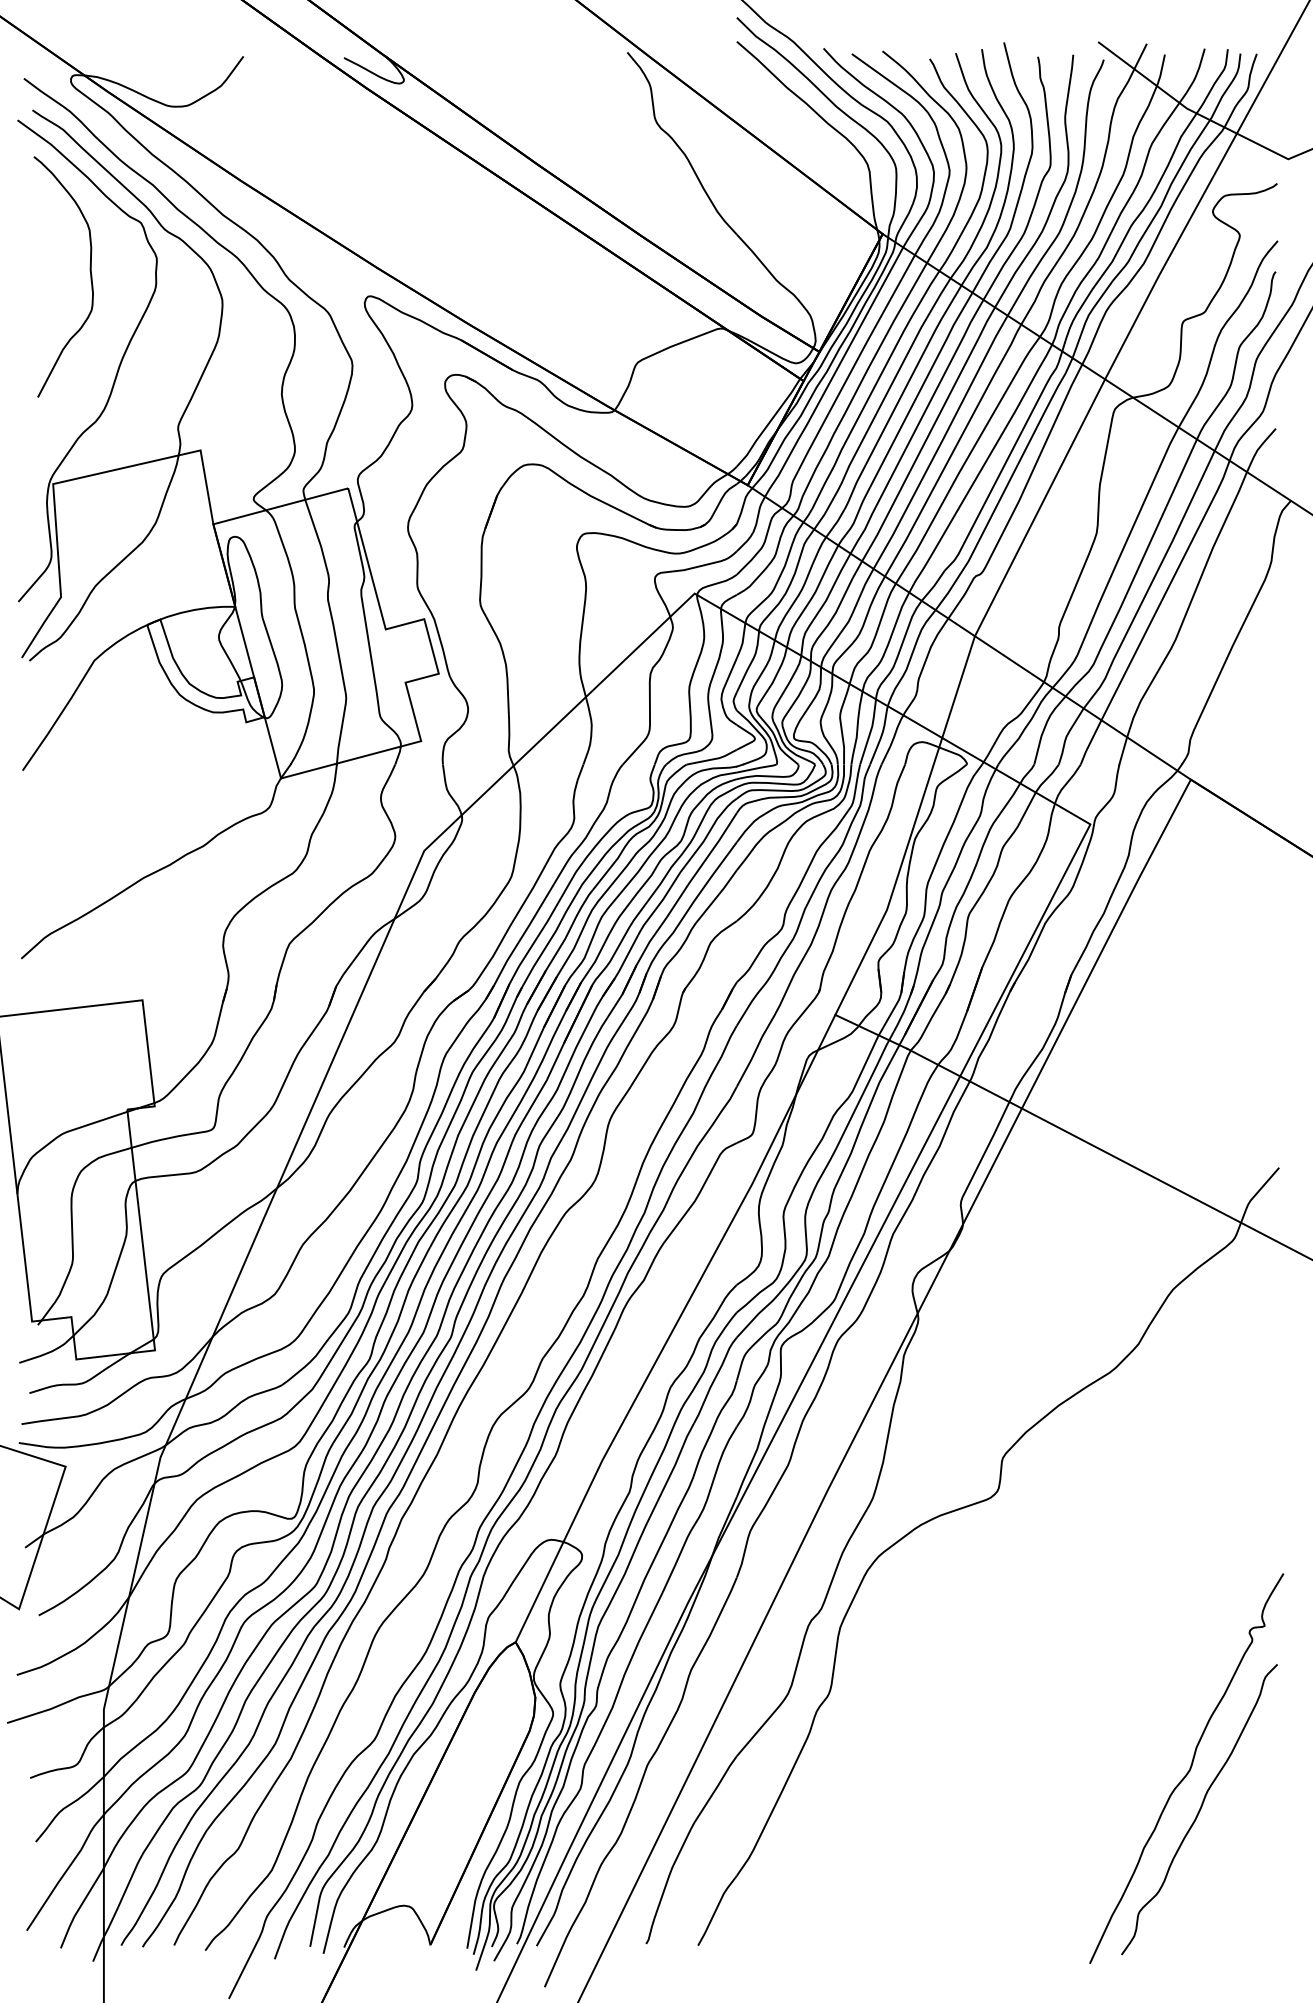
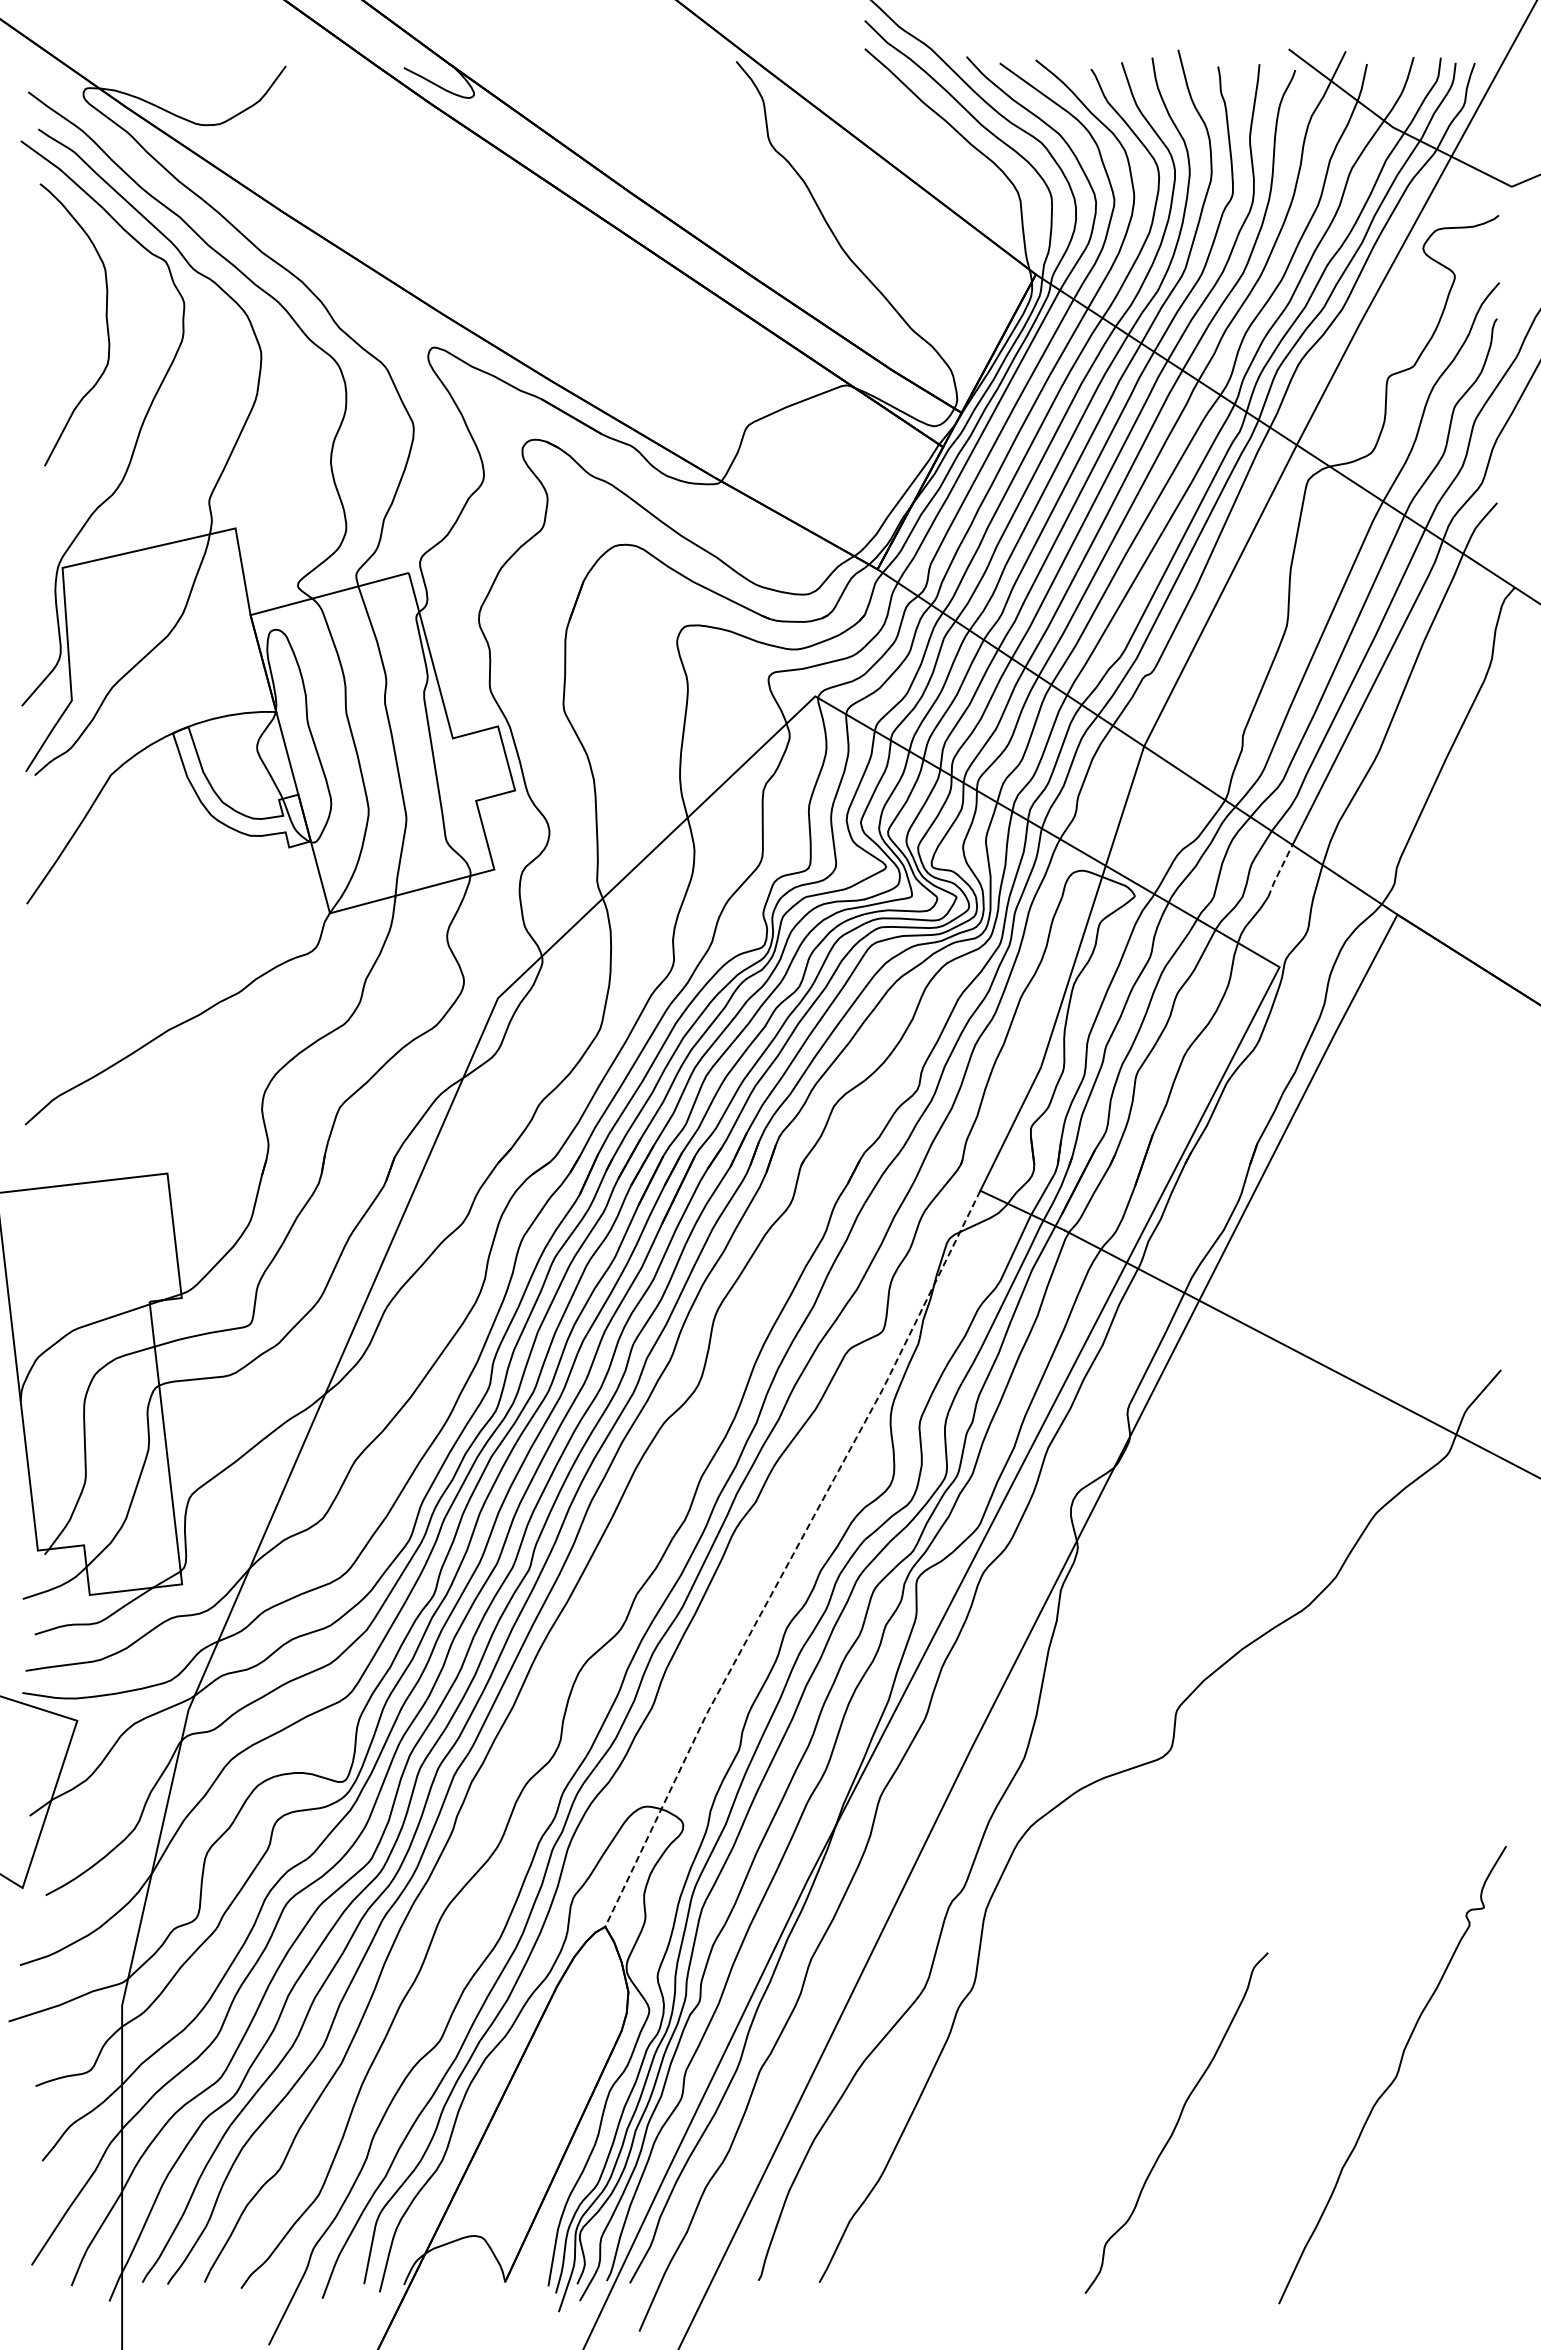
line: (1090, 742) -> (1279, 871), solid -> dashed
line: (673, 1328) -> (790, 1558), solid -> dashed
curve: (1199, 1809) -> (1176, 2122), moved

